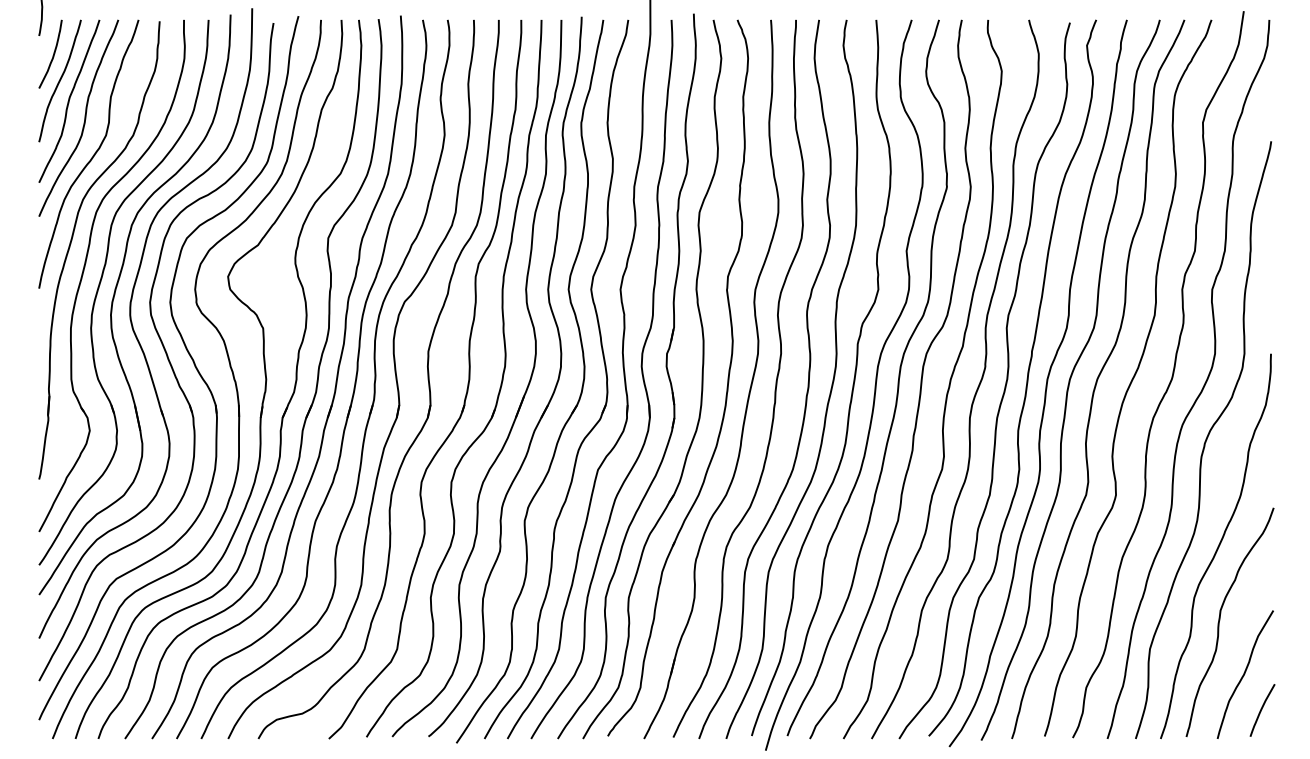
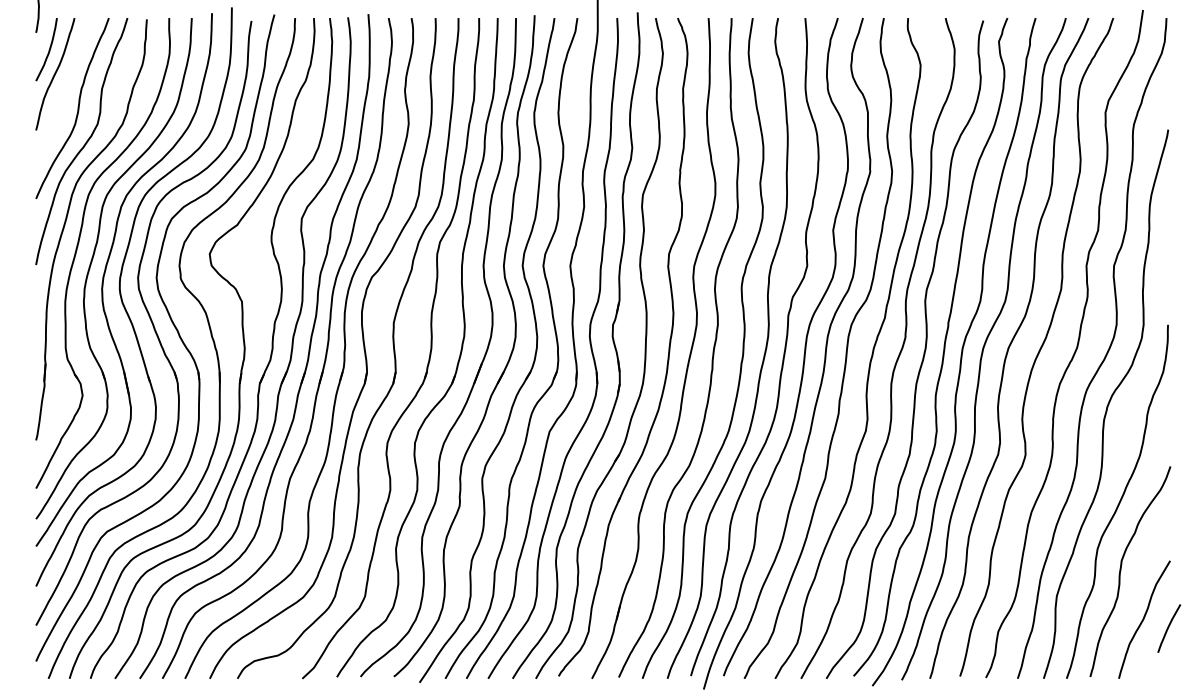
curve: (68, 100) -> (63, 92), removed
curve: (1262, 709) -> (1169, 627), moved

